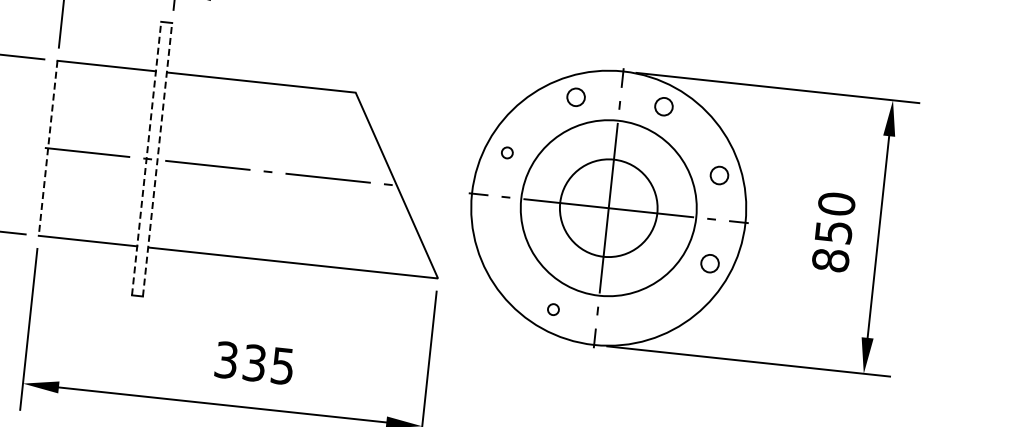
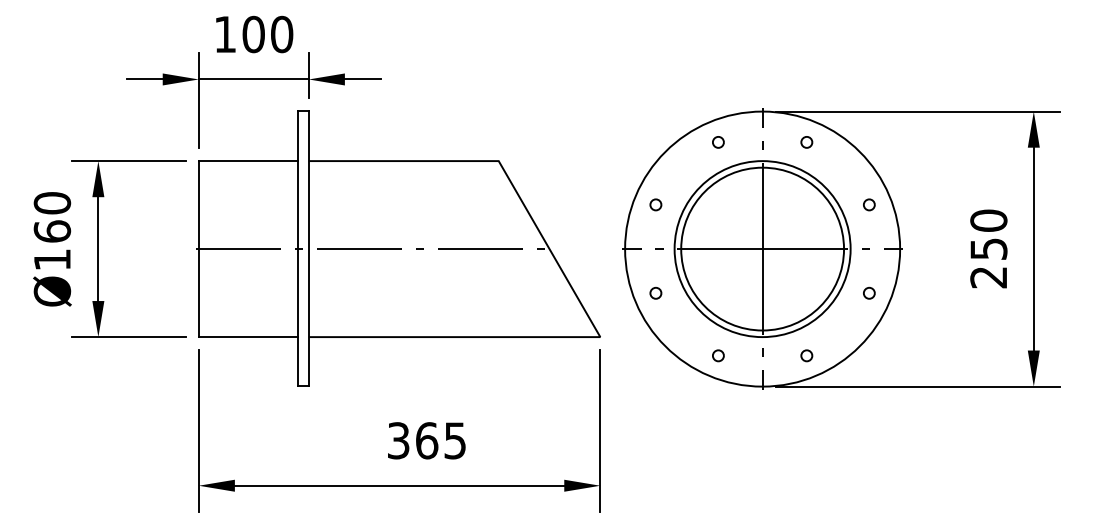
circle: (576, 97) -> (718, 142), size x0.62
circle: (663, 106) -> (806, 142), size x0.62
line: (47, 148) -> (198, 249), dashed -> solid
line: (146, 158) -> (297, 248), dashed -> solid
line: (157, 159) -> (308, 248), dashed -> solid
circle: (719, 175) -> (869, 204), size x0.62
circle: (608, 207) -> (762, 248), size x1.67
circle: (497, 239) -> (655, 292), added
text: (830, 260) -> (988, 277), 850 -> 250
circle: (710, 262) -> (869, 292), size x0.62
circle: (641, 318) -> (806, 355), added
text: (255, 362) -> (427, 440), 335 -> 365

